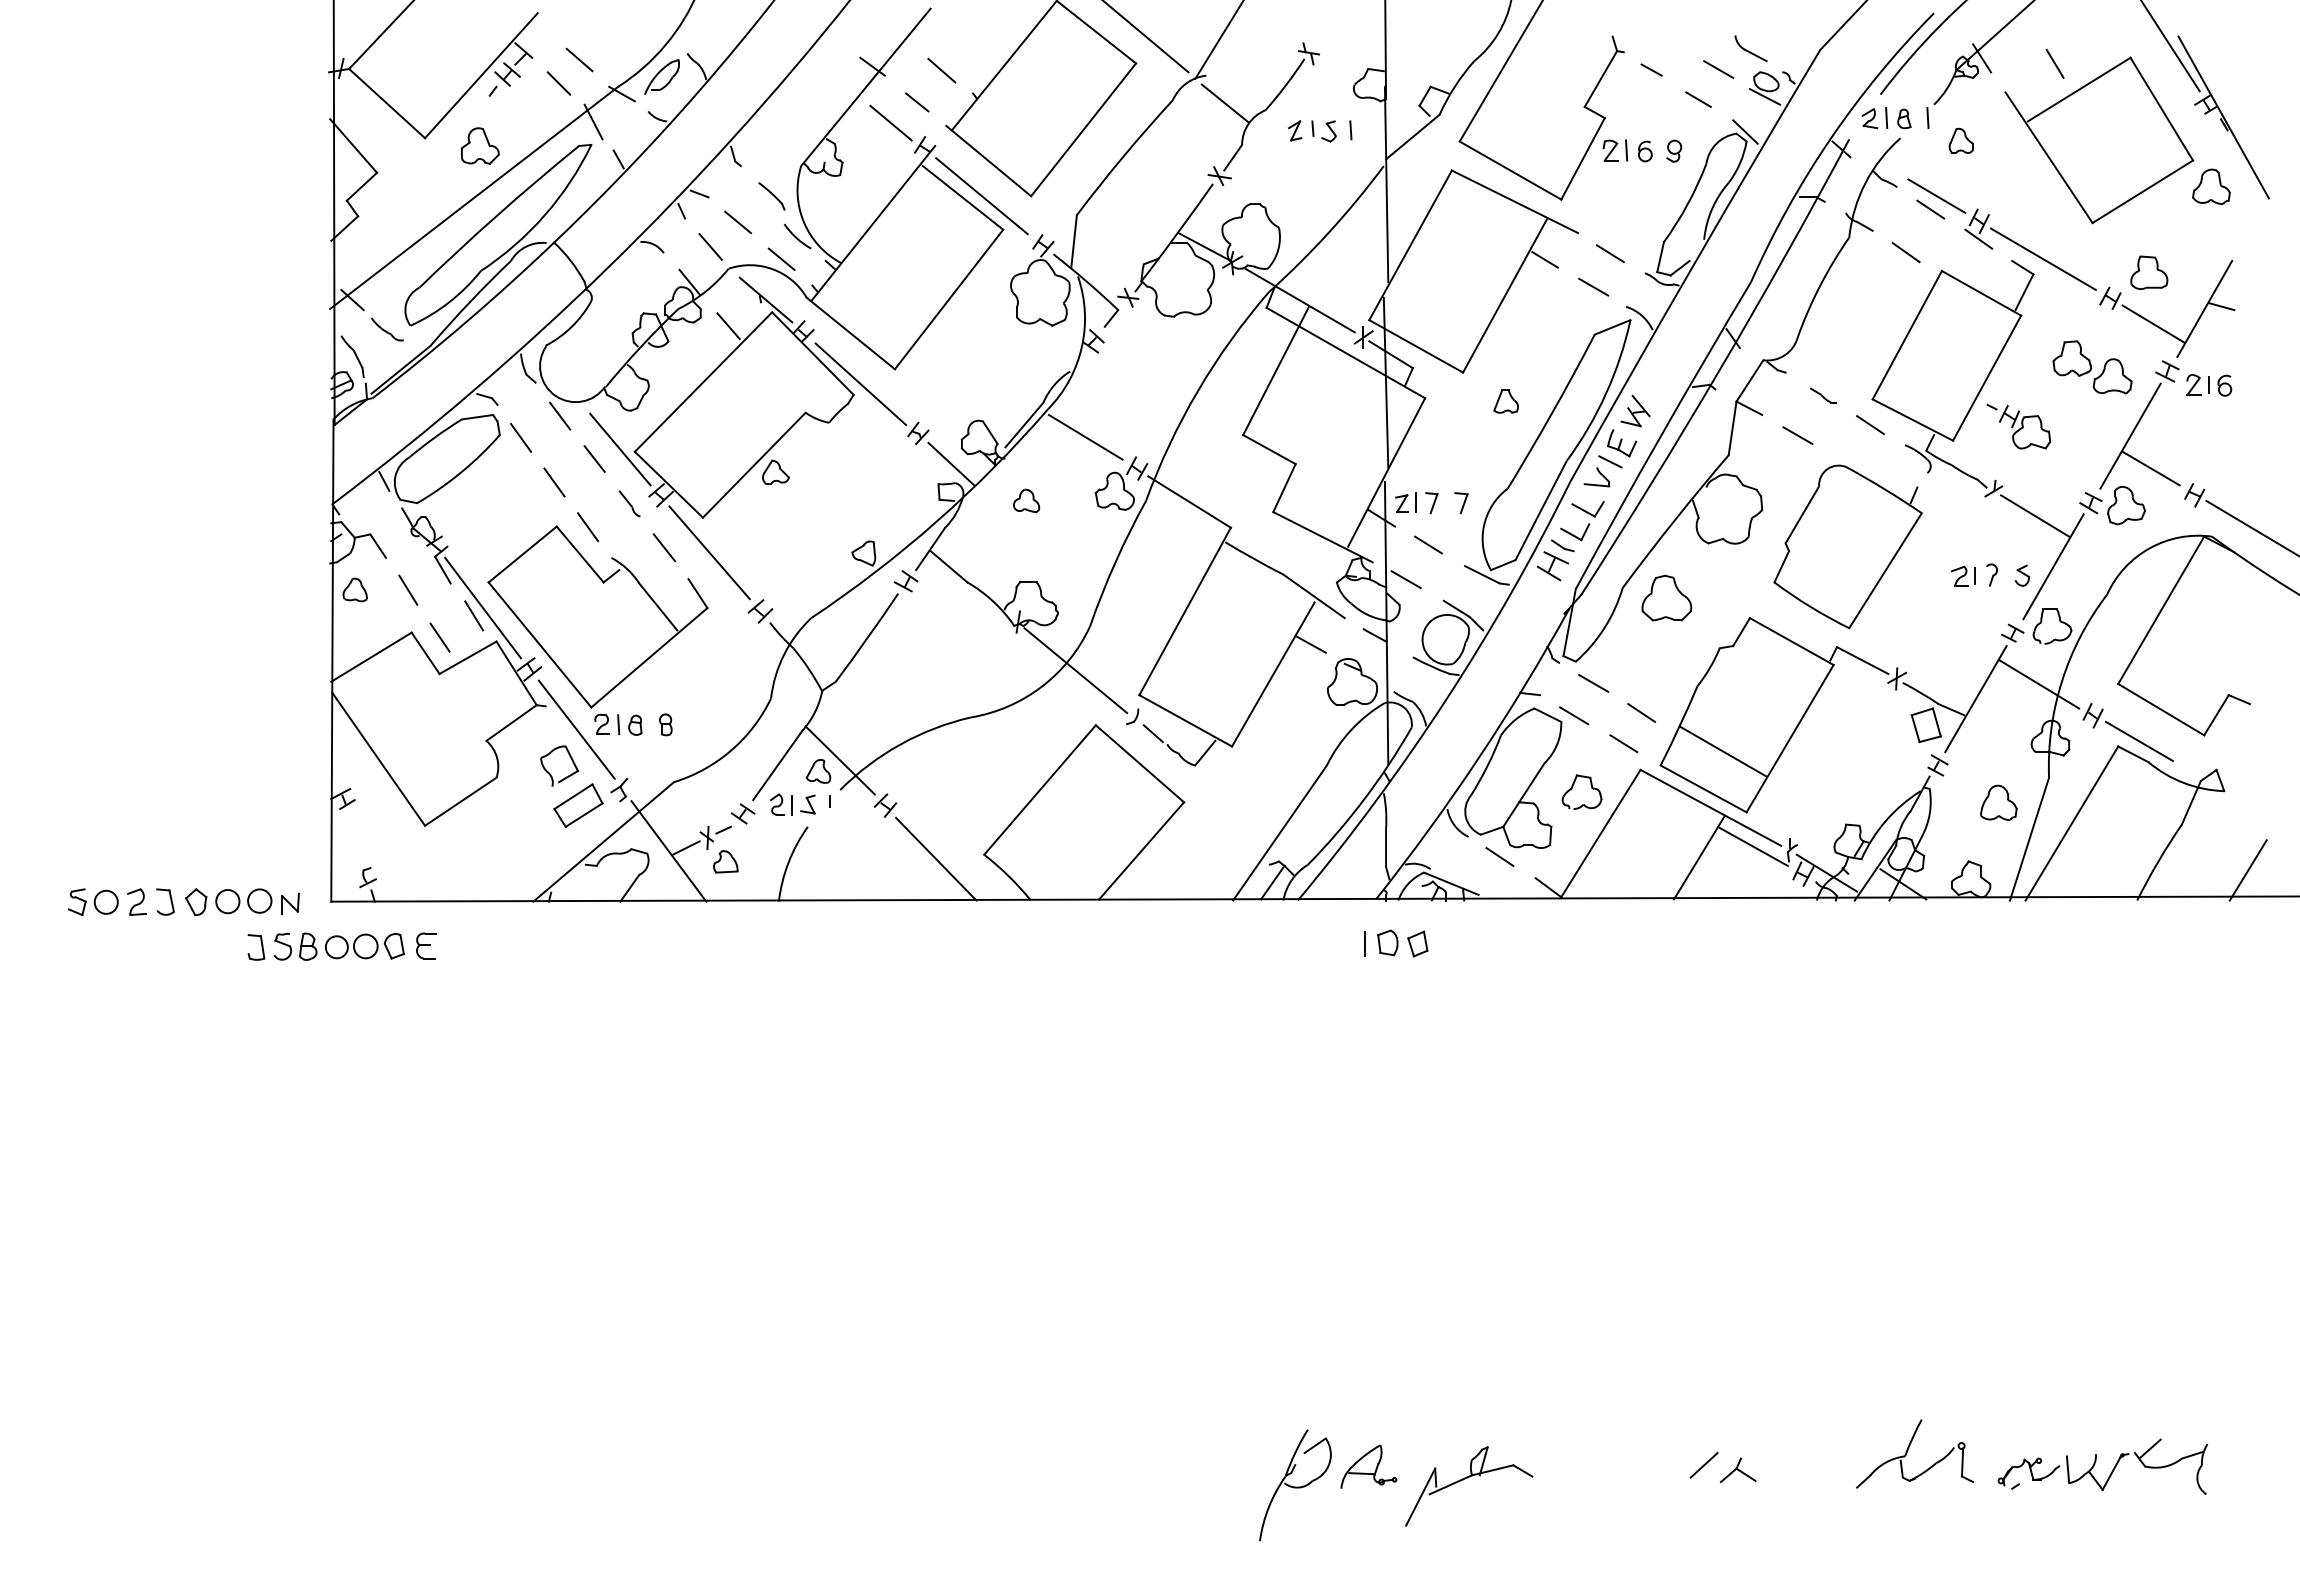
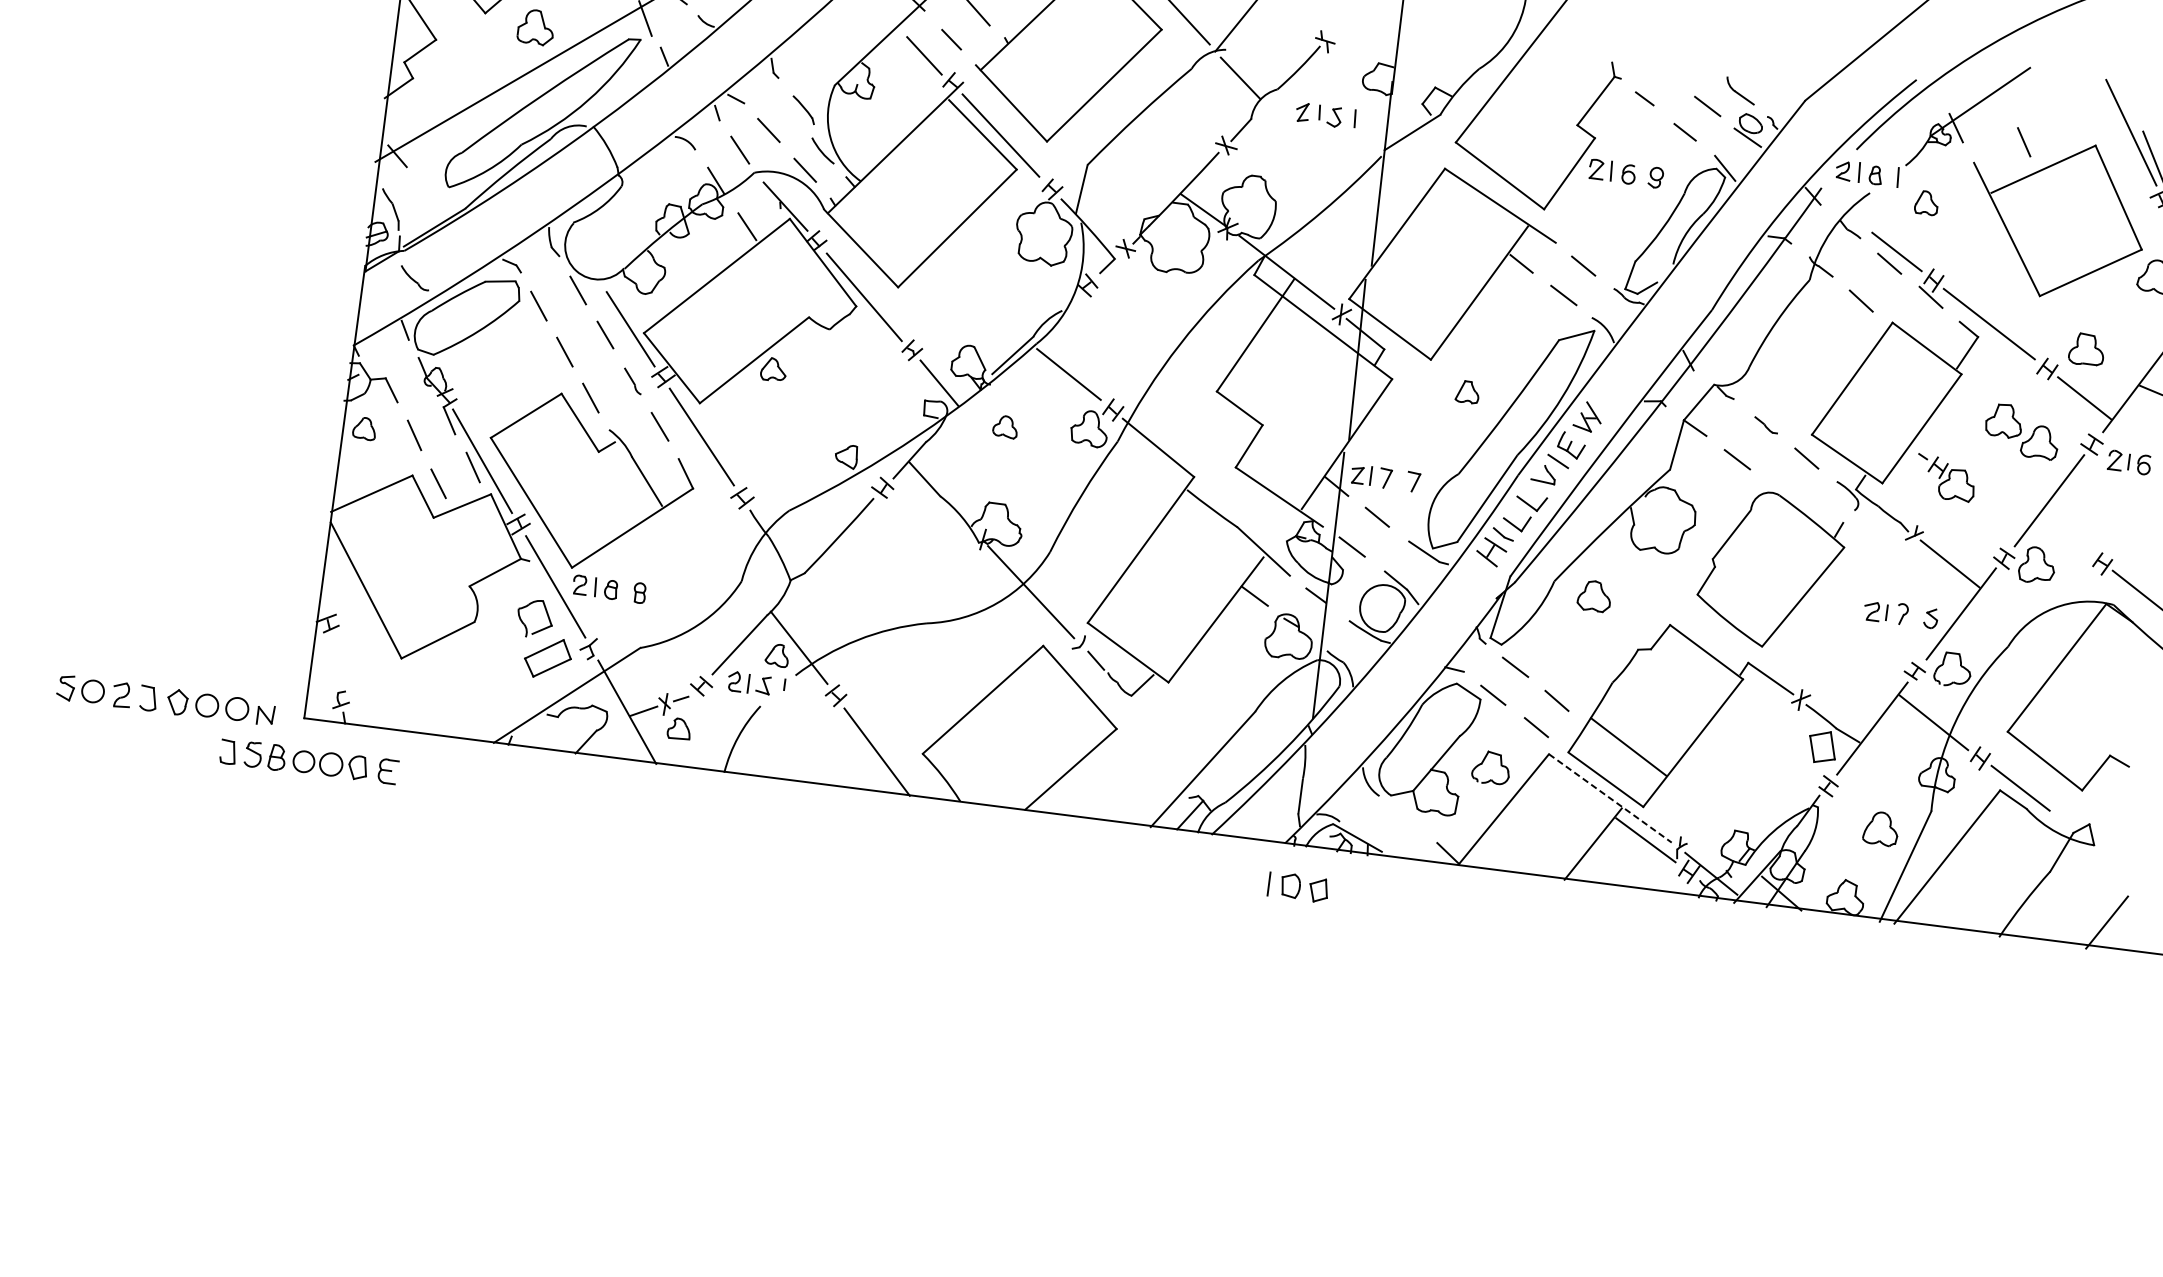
part: (387, 329) -> (415, 278), moved
line: (2150, 468) -> (2064, 533), removed
part: (1666, 597) -> (1594, 595), size x0.7
line: (1710, 807) -> (1610, 798), solid -> dashed
line: (1499, 856) -> (1406, 818), removed

